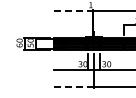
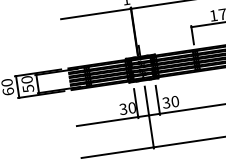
line: (73, 10) -> (96, 13), dashed -> solid
line: (73, 87) -> (117, 153), dashed -> solid

